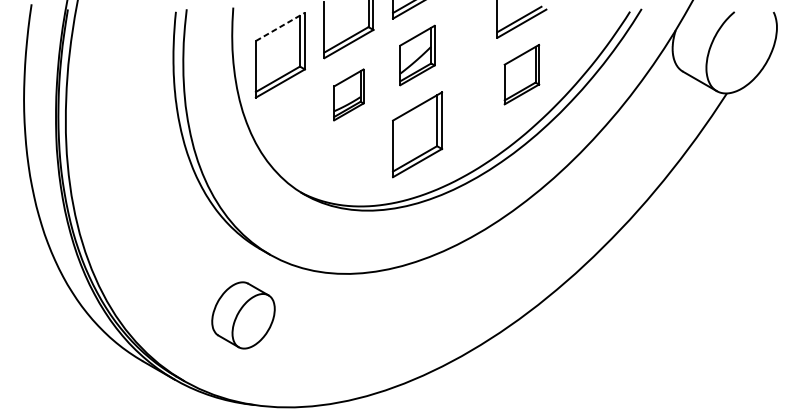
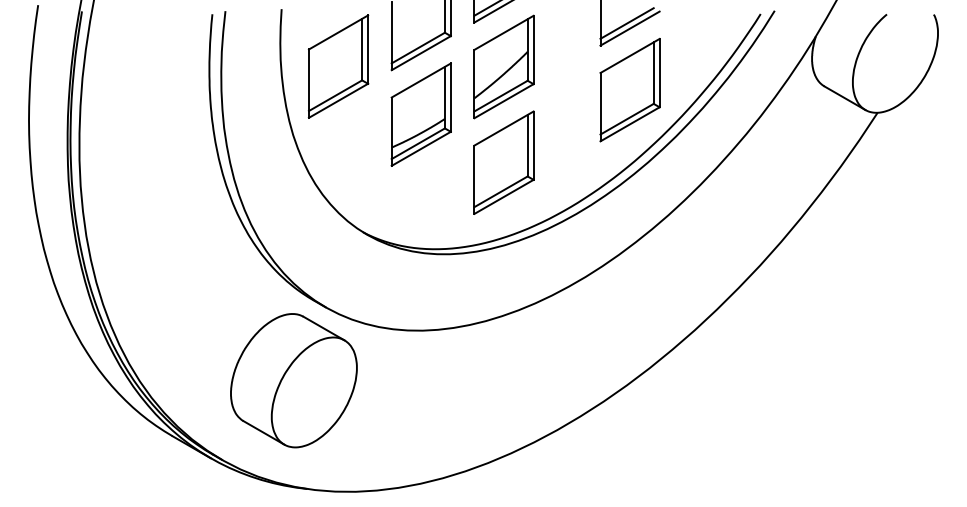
line: (280, 26) -> (338, 32), dashed -> solid
part: (417, 55) -> (503, 66), size x1.43
part: (521, 74) -> (629, 89), size x1.43
part: (348, 94) -> (420, 114), size x1.67
part: (243, 315) -> (293, 380), size x1.67

